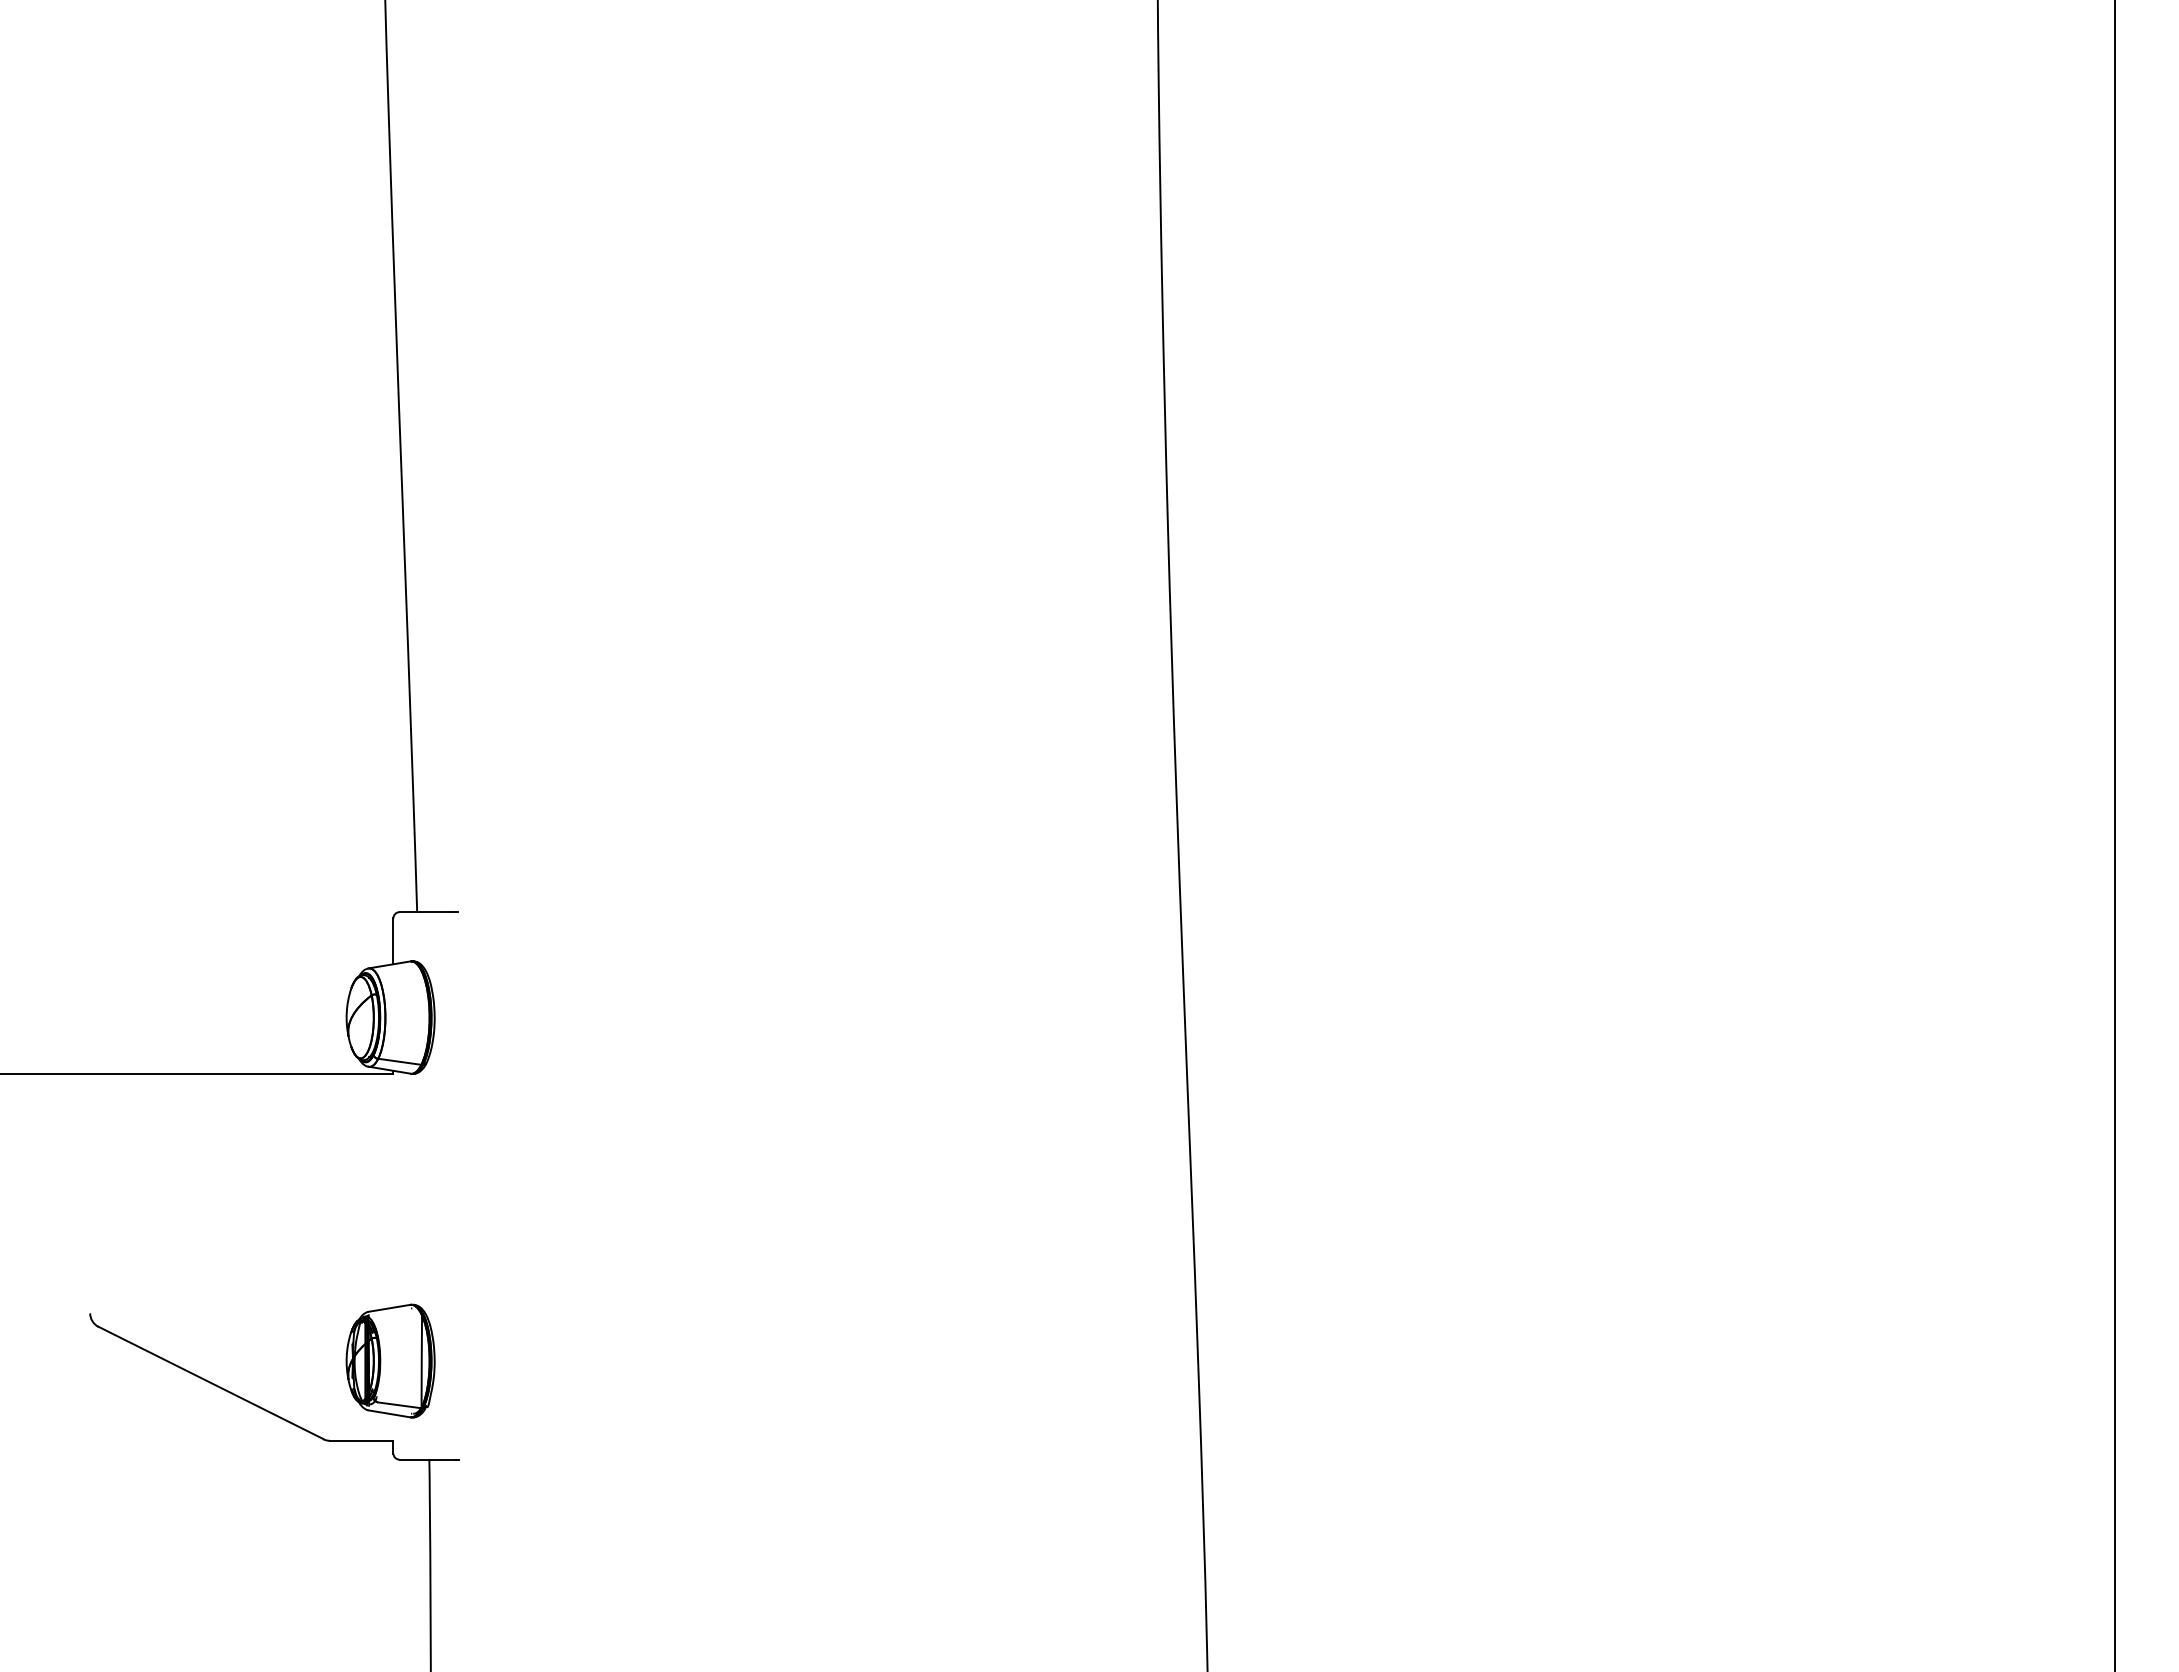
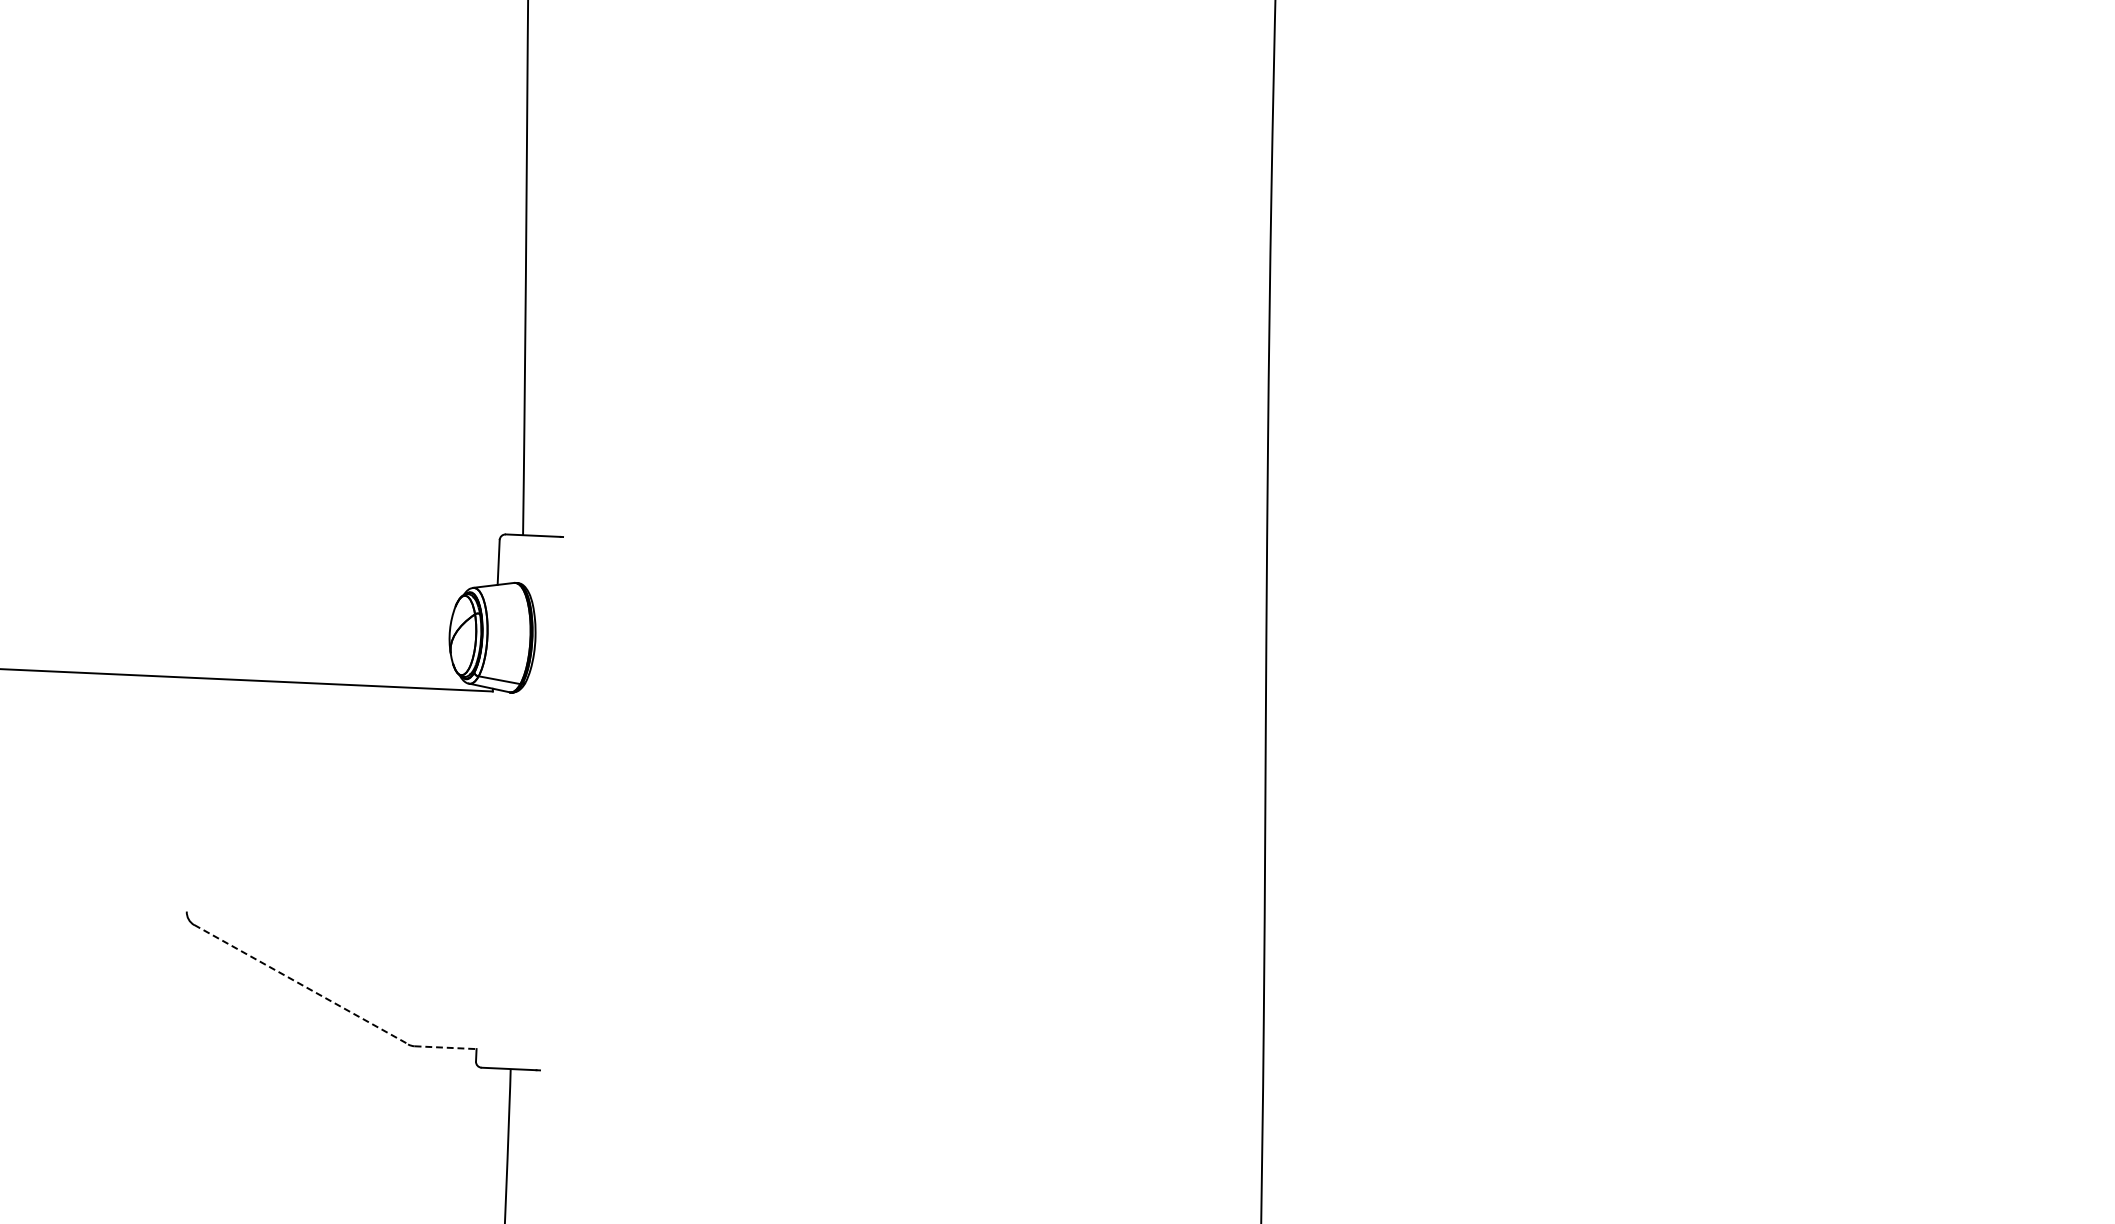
part: (390, 1360) -> (477, 970), removed
line: (210, 1382) -> (300, 984), solid -> dashed
line: (361, 1440) -> (445, 1047), solid -> dashed

